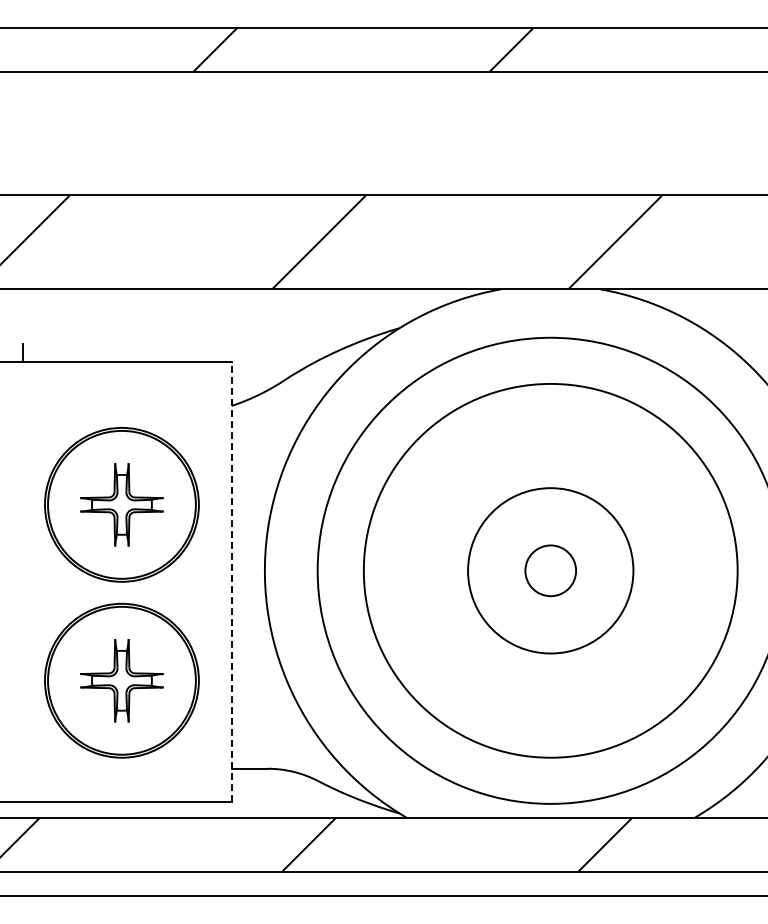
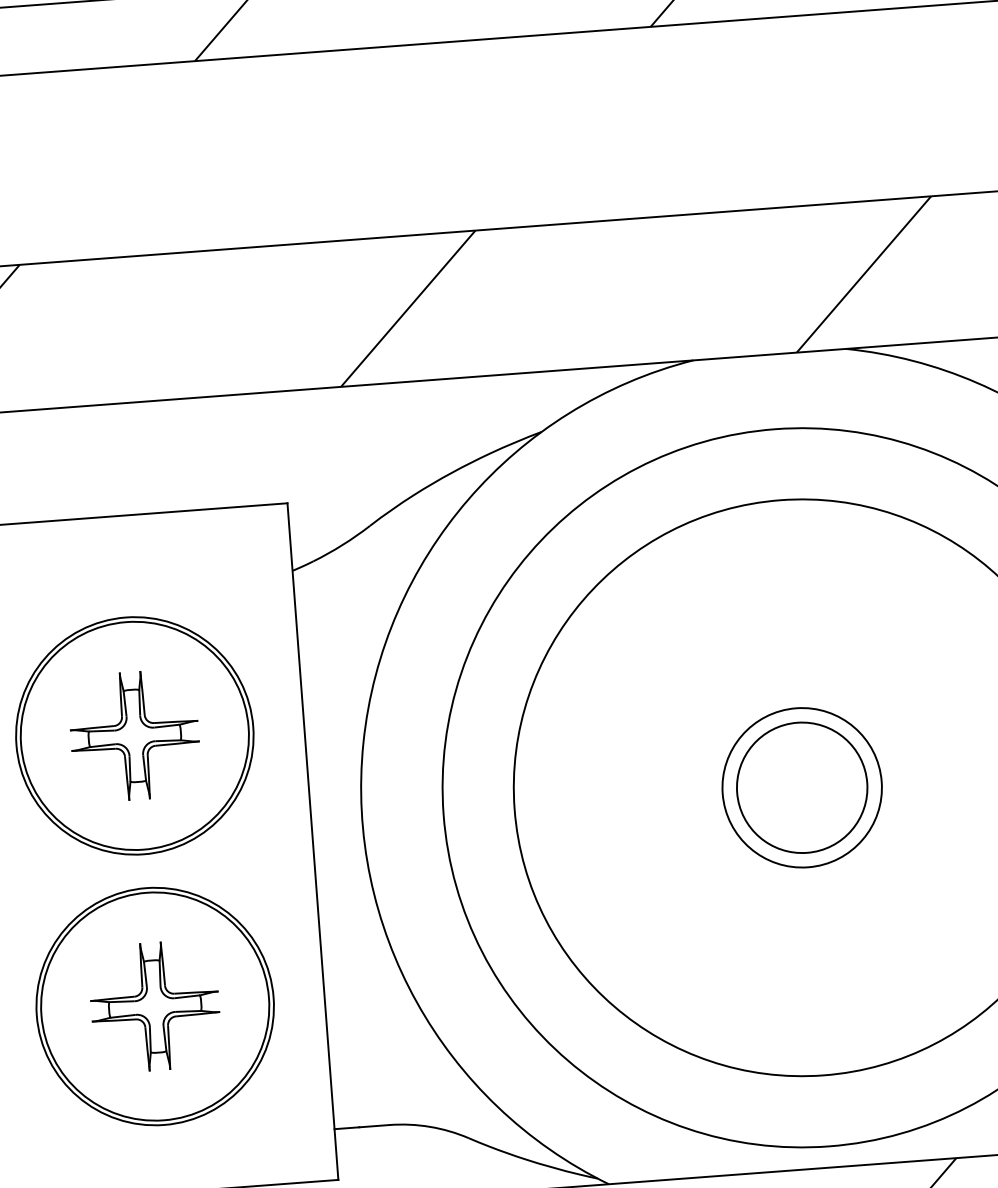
circle: (550, 570) -> (801, 787), size x0.62
circle: (550, 570) -> (801, 787), size x1.67
line: (231, 581) -> (312, 841), dashed -> solid

